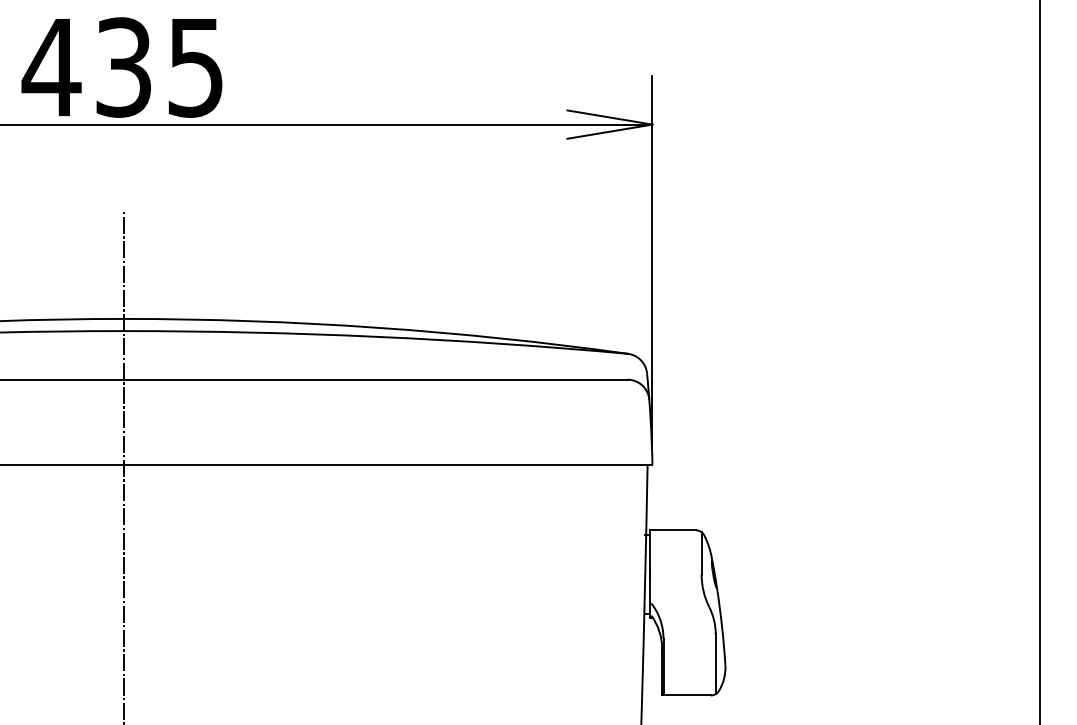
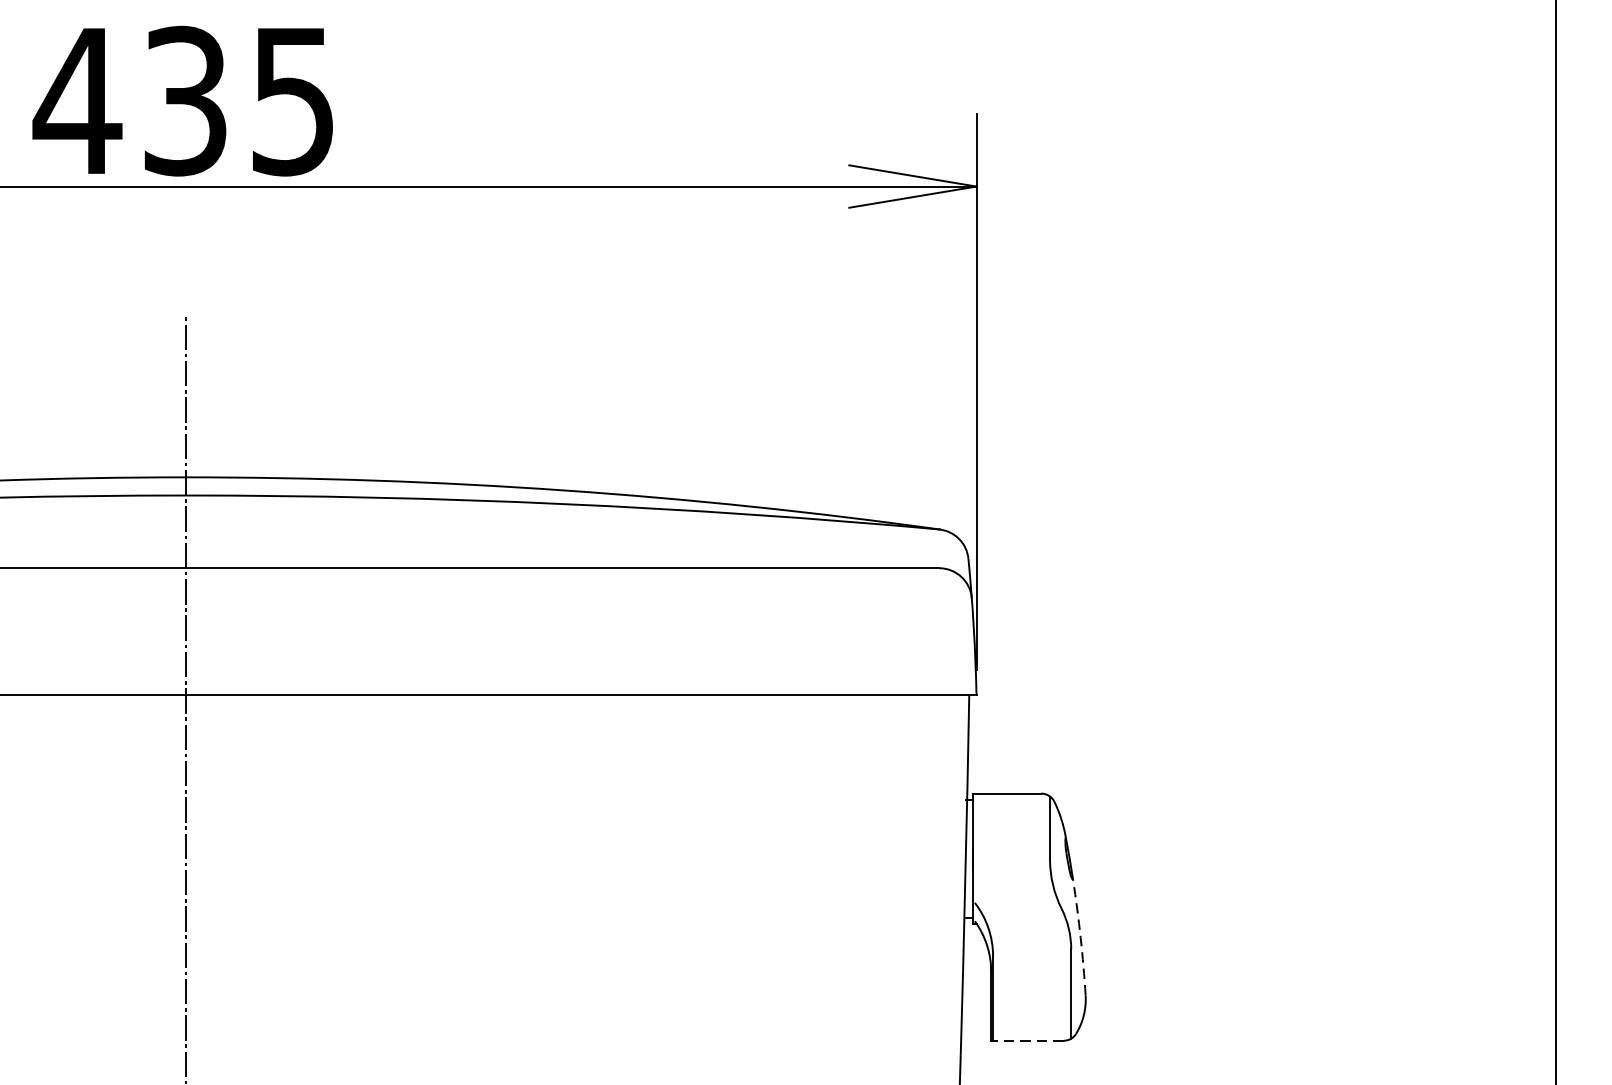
arc: (722, 626) -> (1081, 937), solid -> dashed
line: (686, 695) -> (1027, 1040), solid -> dashed

